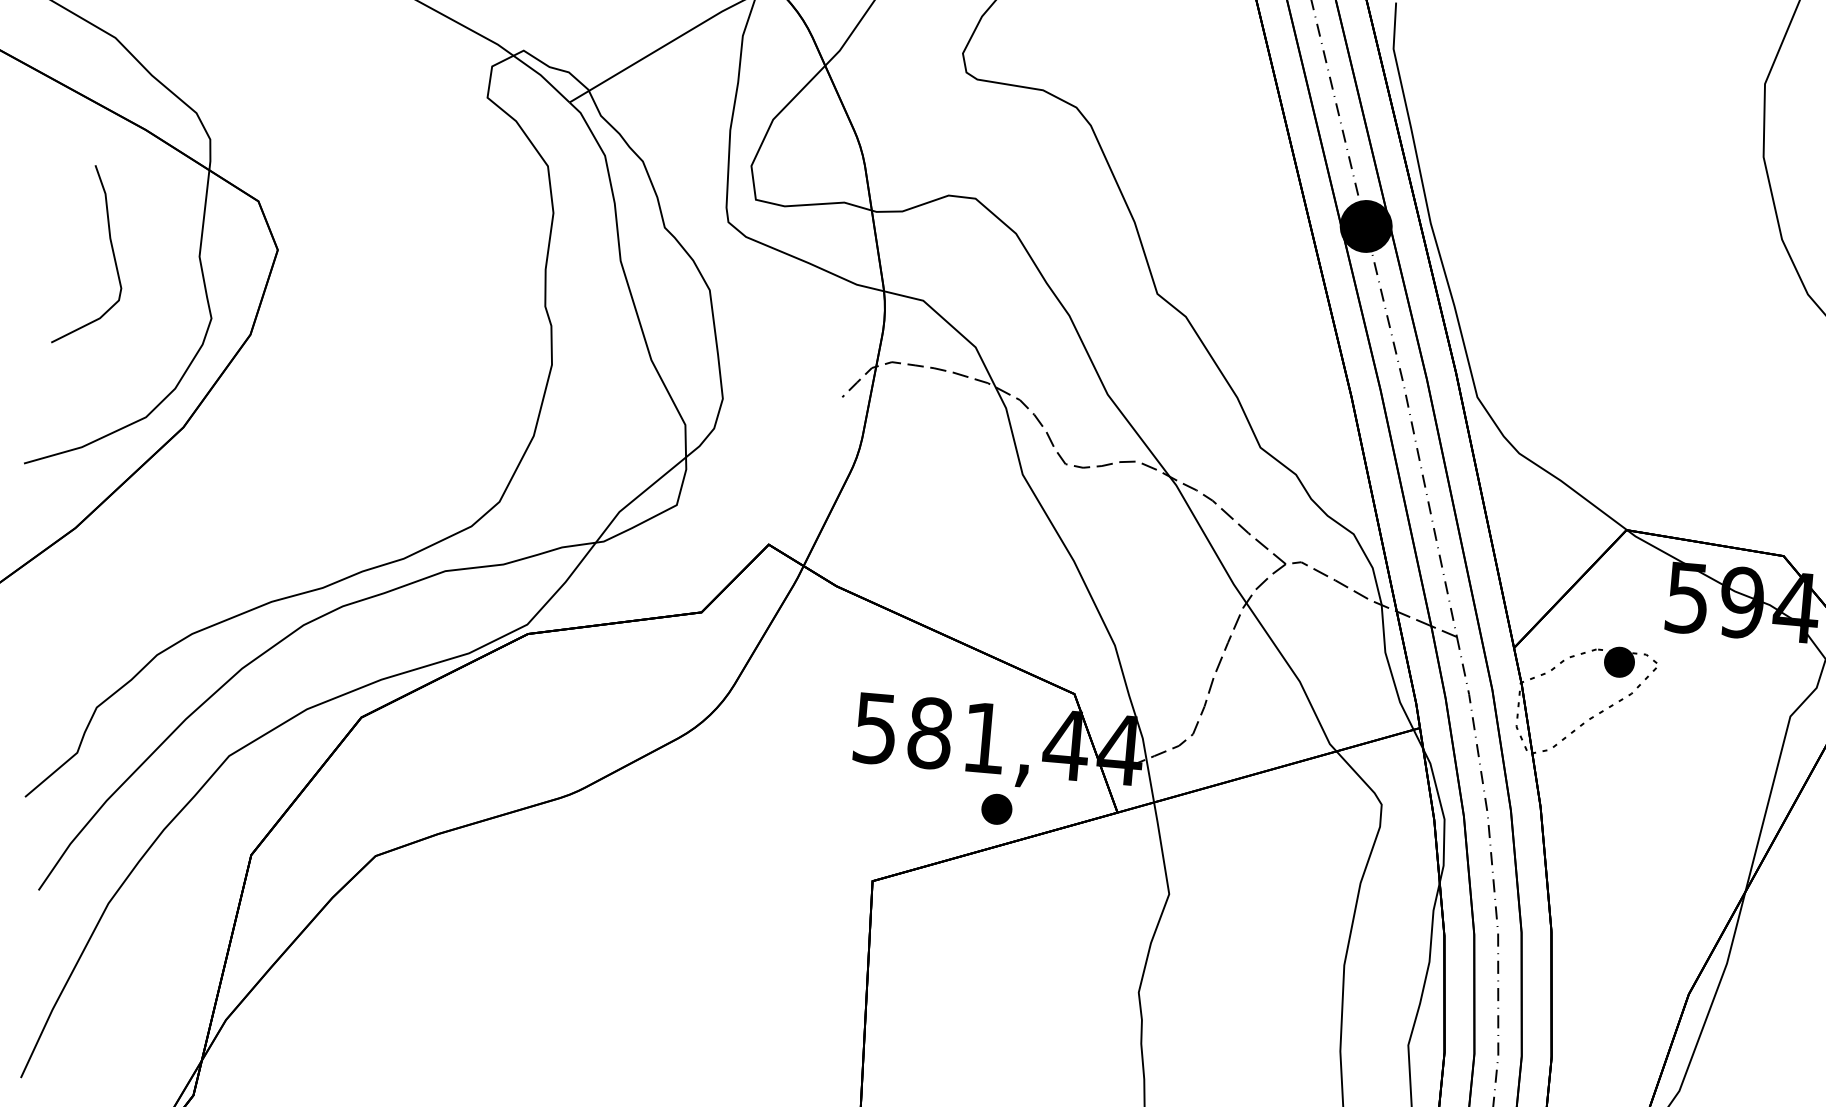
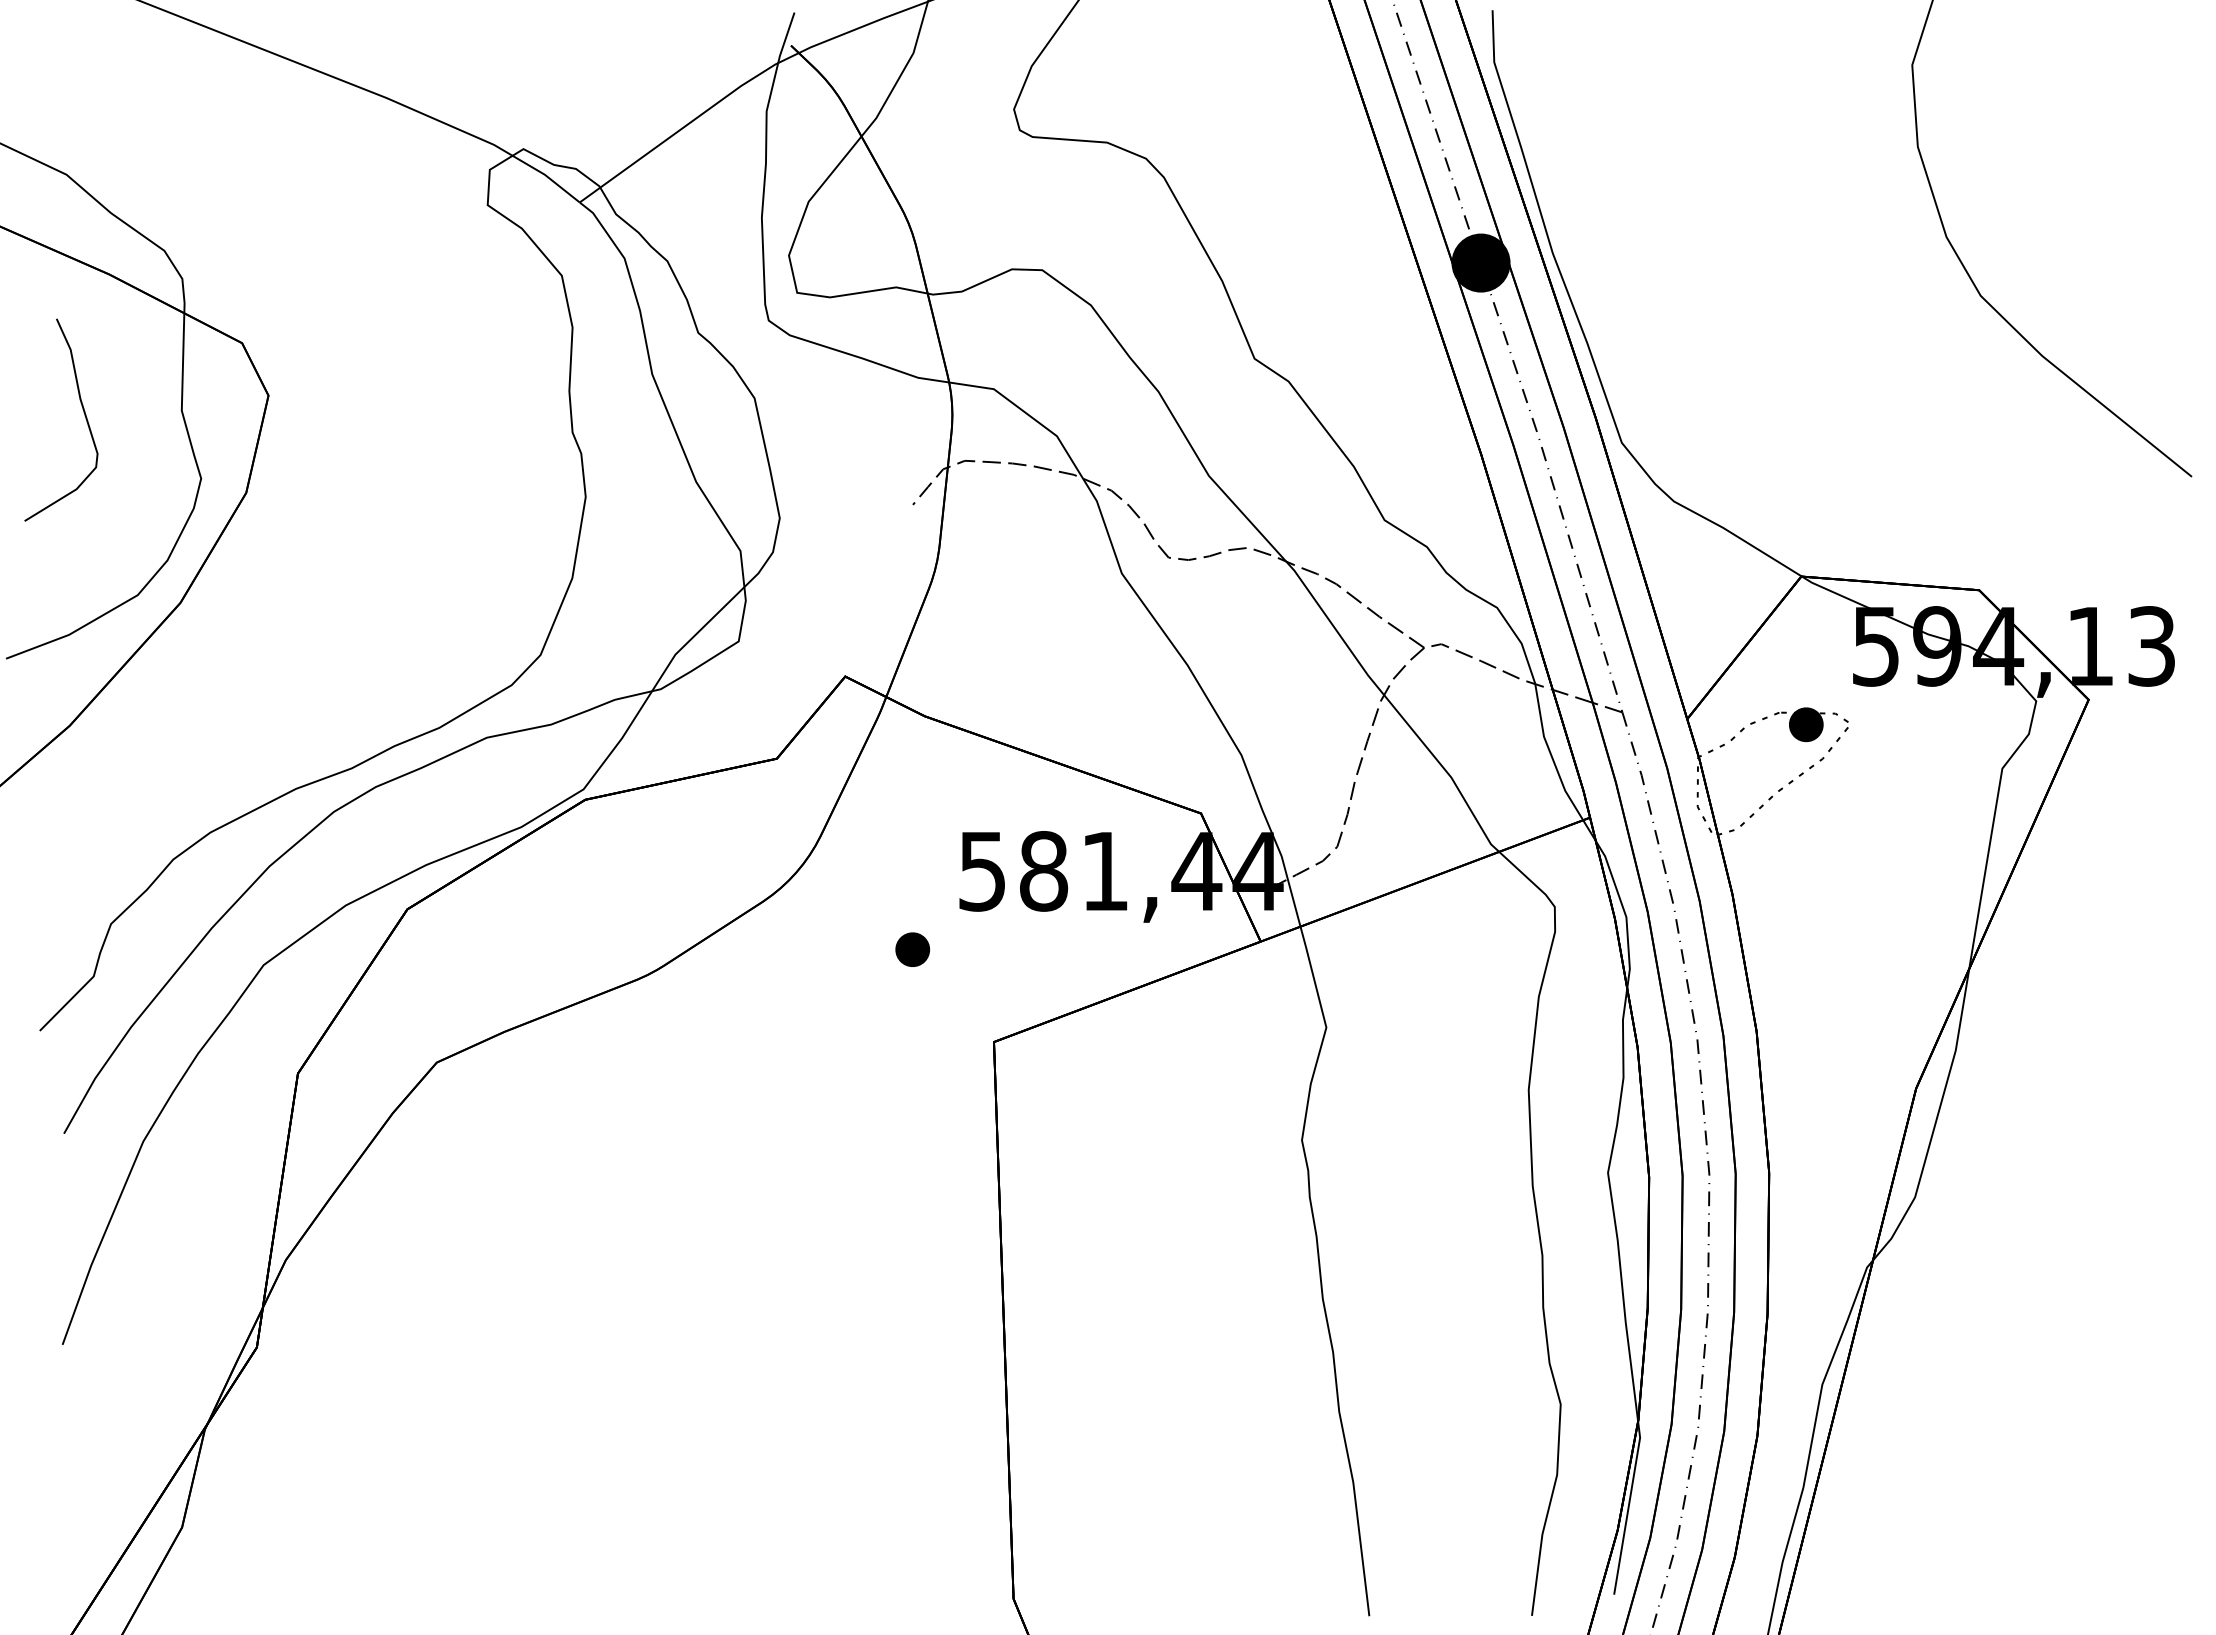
part: (996, 809) -> (912, 949), moved

